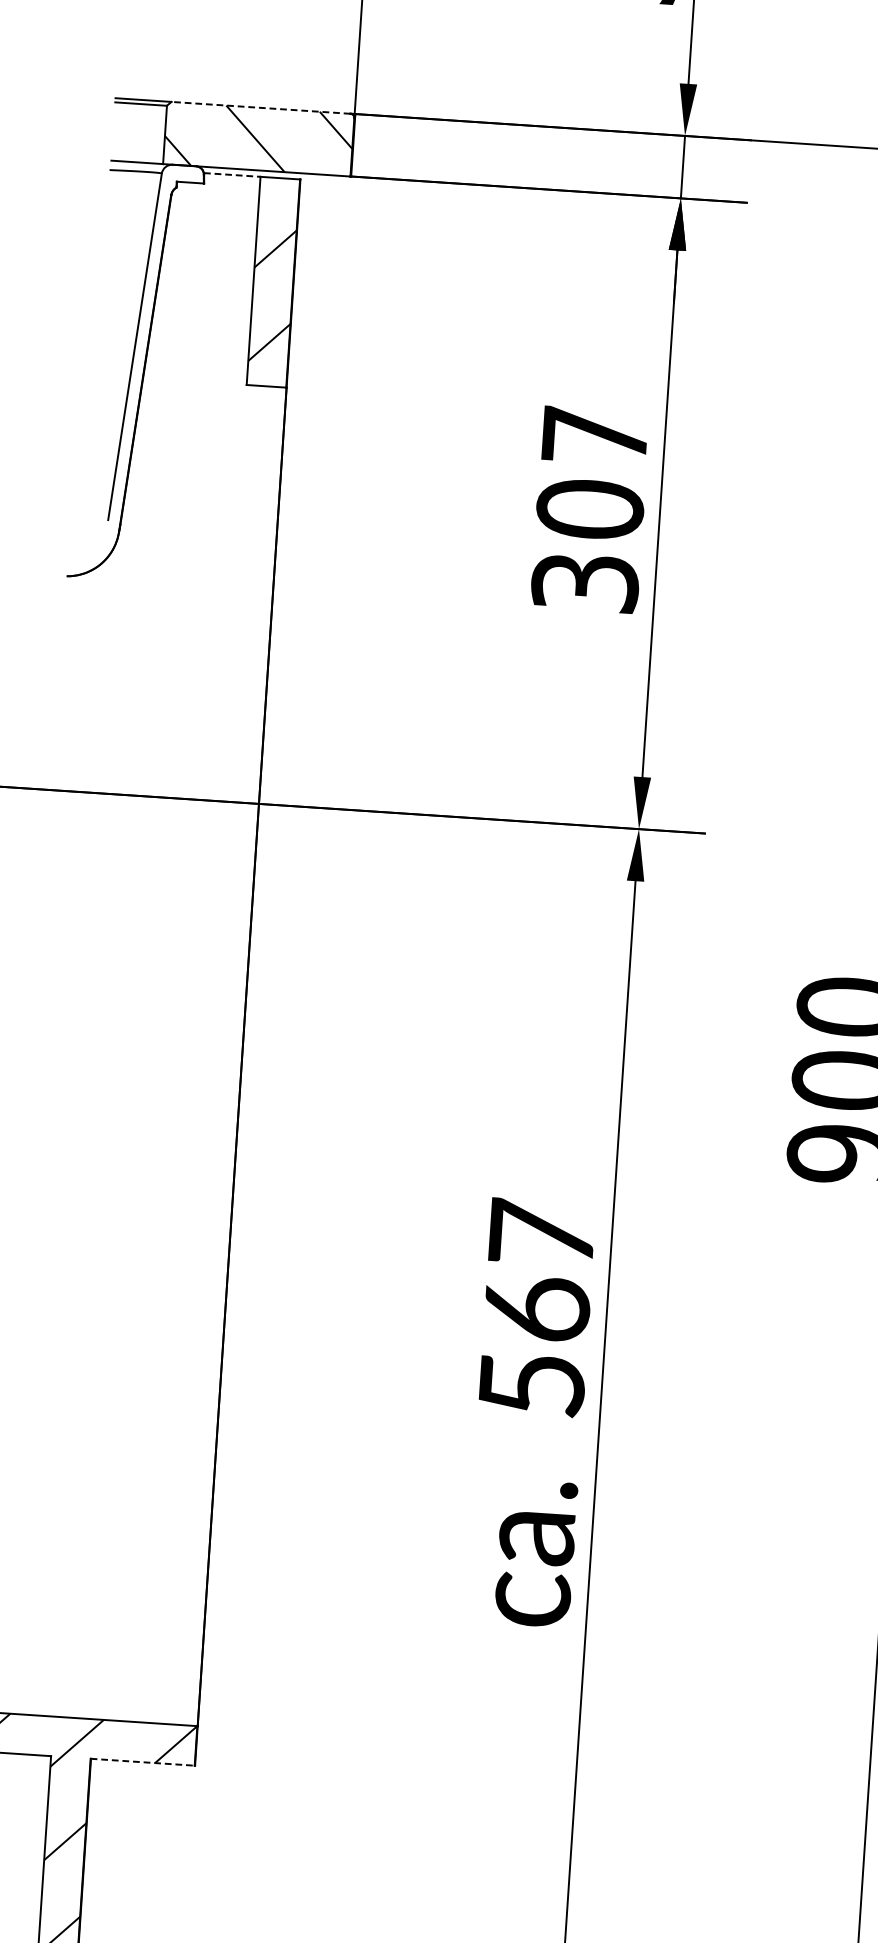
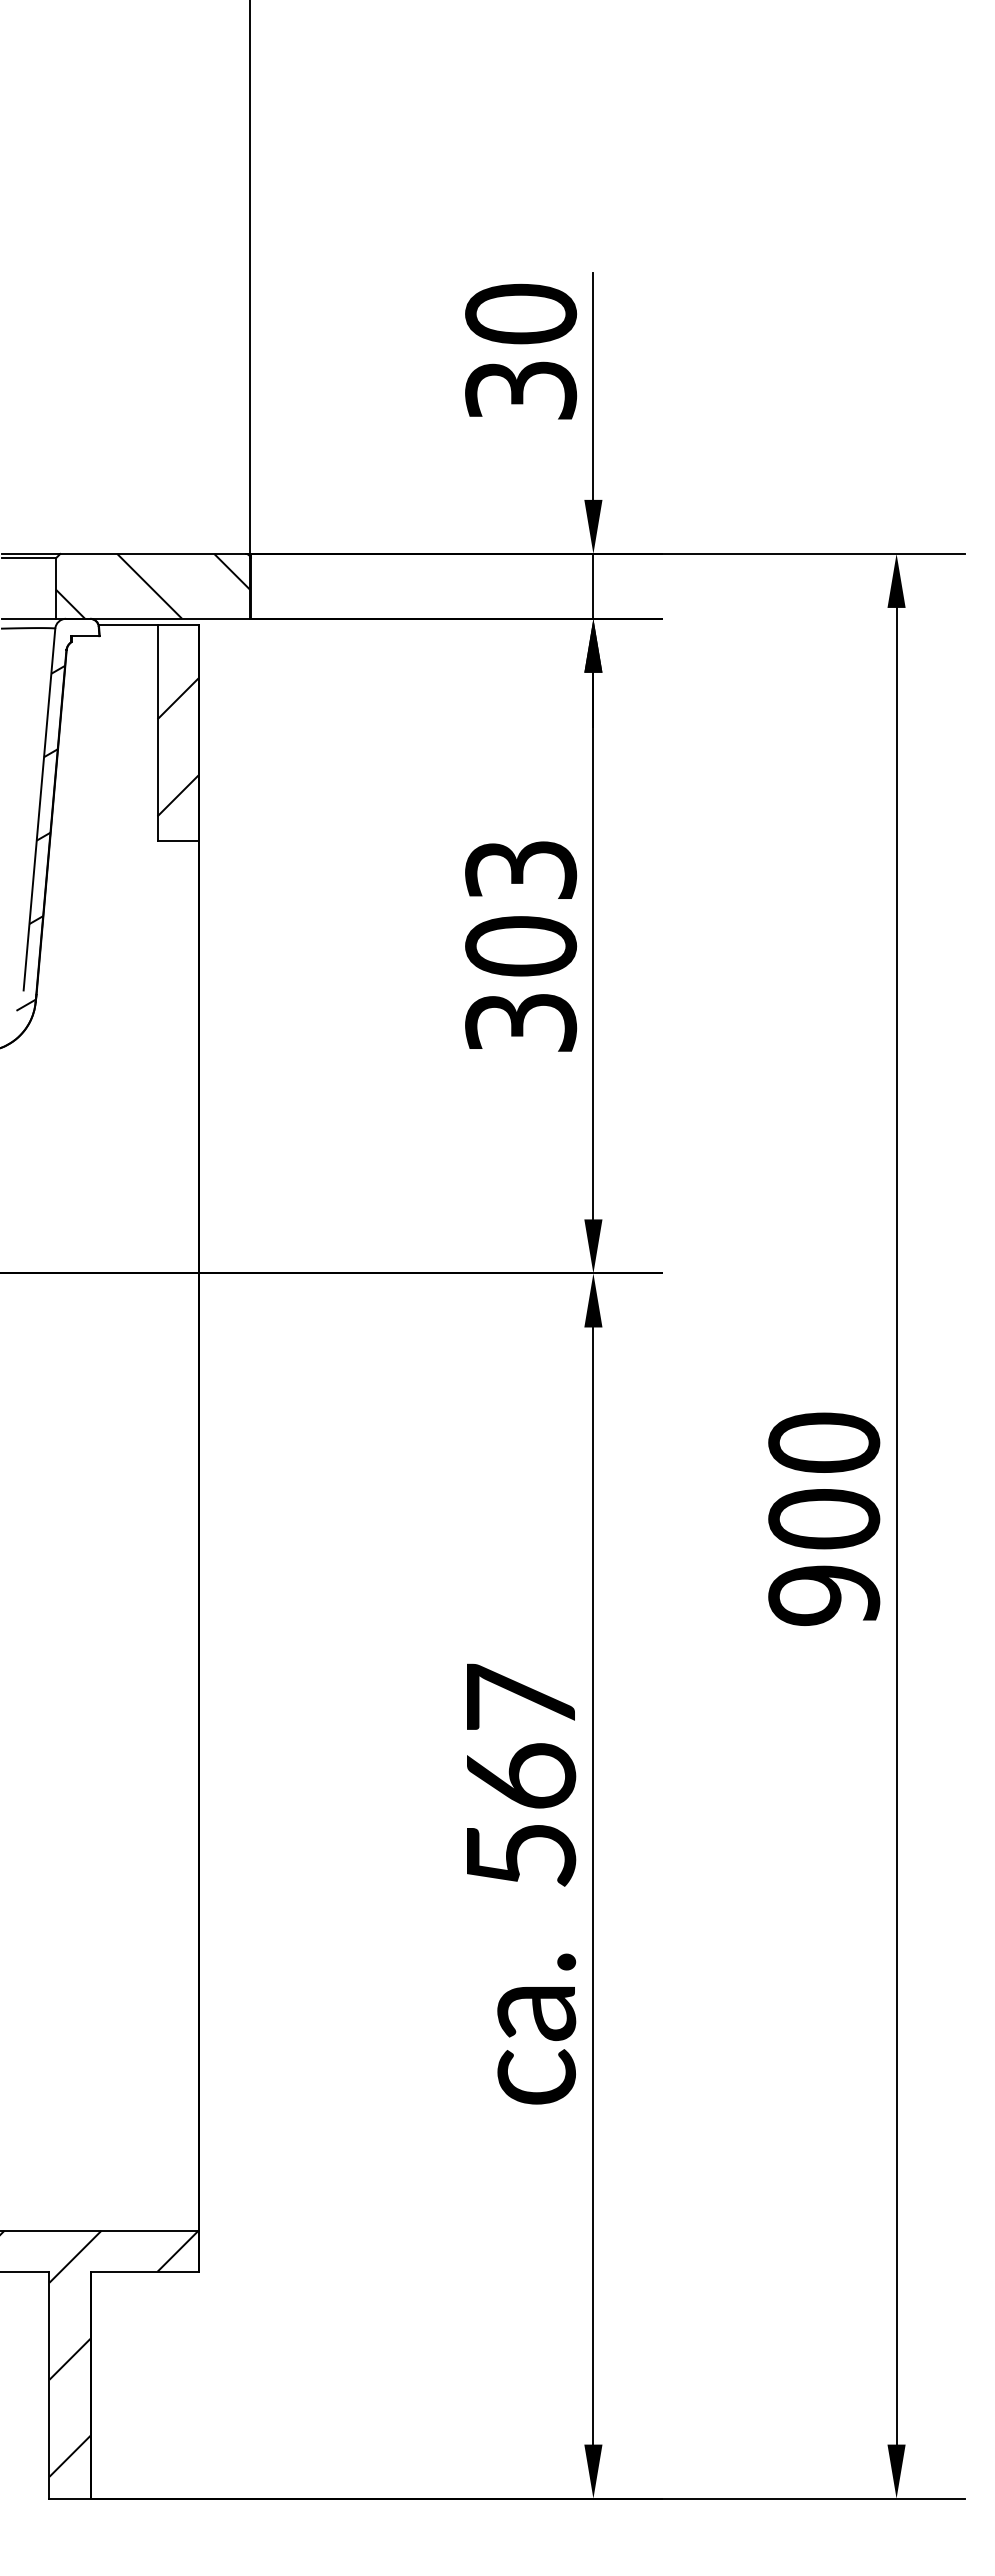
line: (261, 108) -> (153, 554), dashed -> solid
line: (232, 175) -> (128, 625), dashed -> solid
hatch: (134, 373) -> (40, 837), added
text: (595, 435) -> (521, 869), 307 -> 303
line: (143, 1761) -> (145, 2271), dashed -> solid

